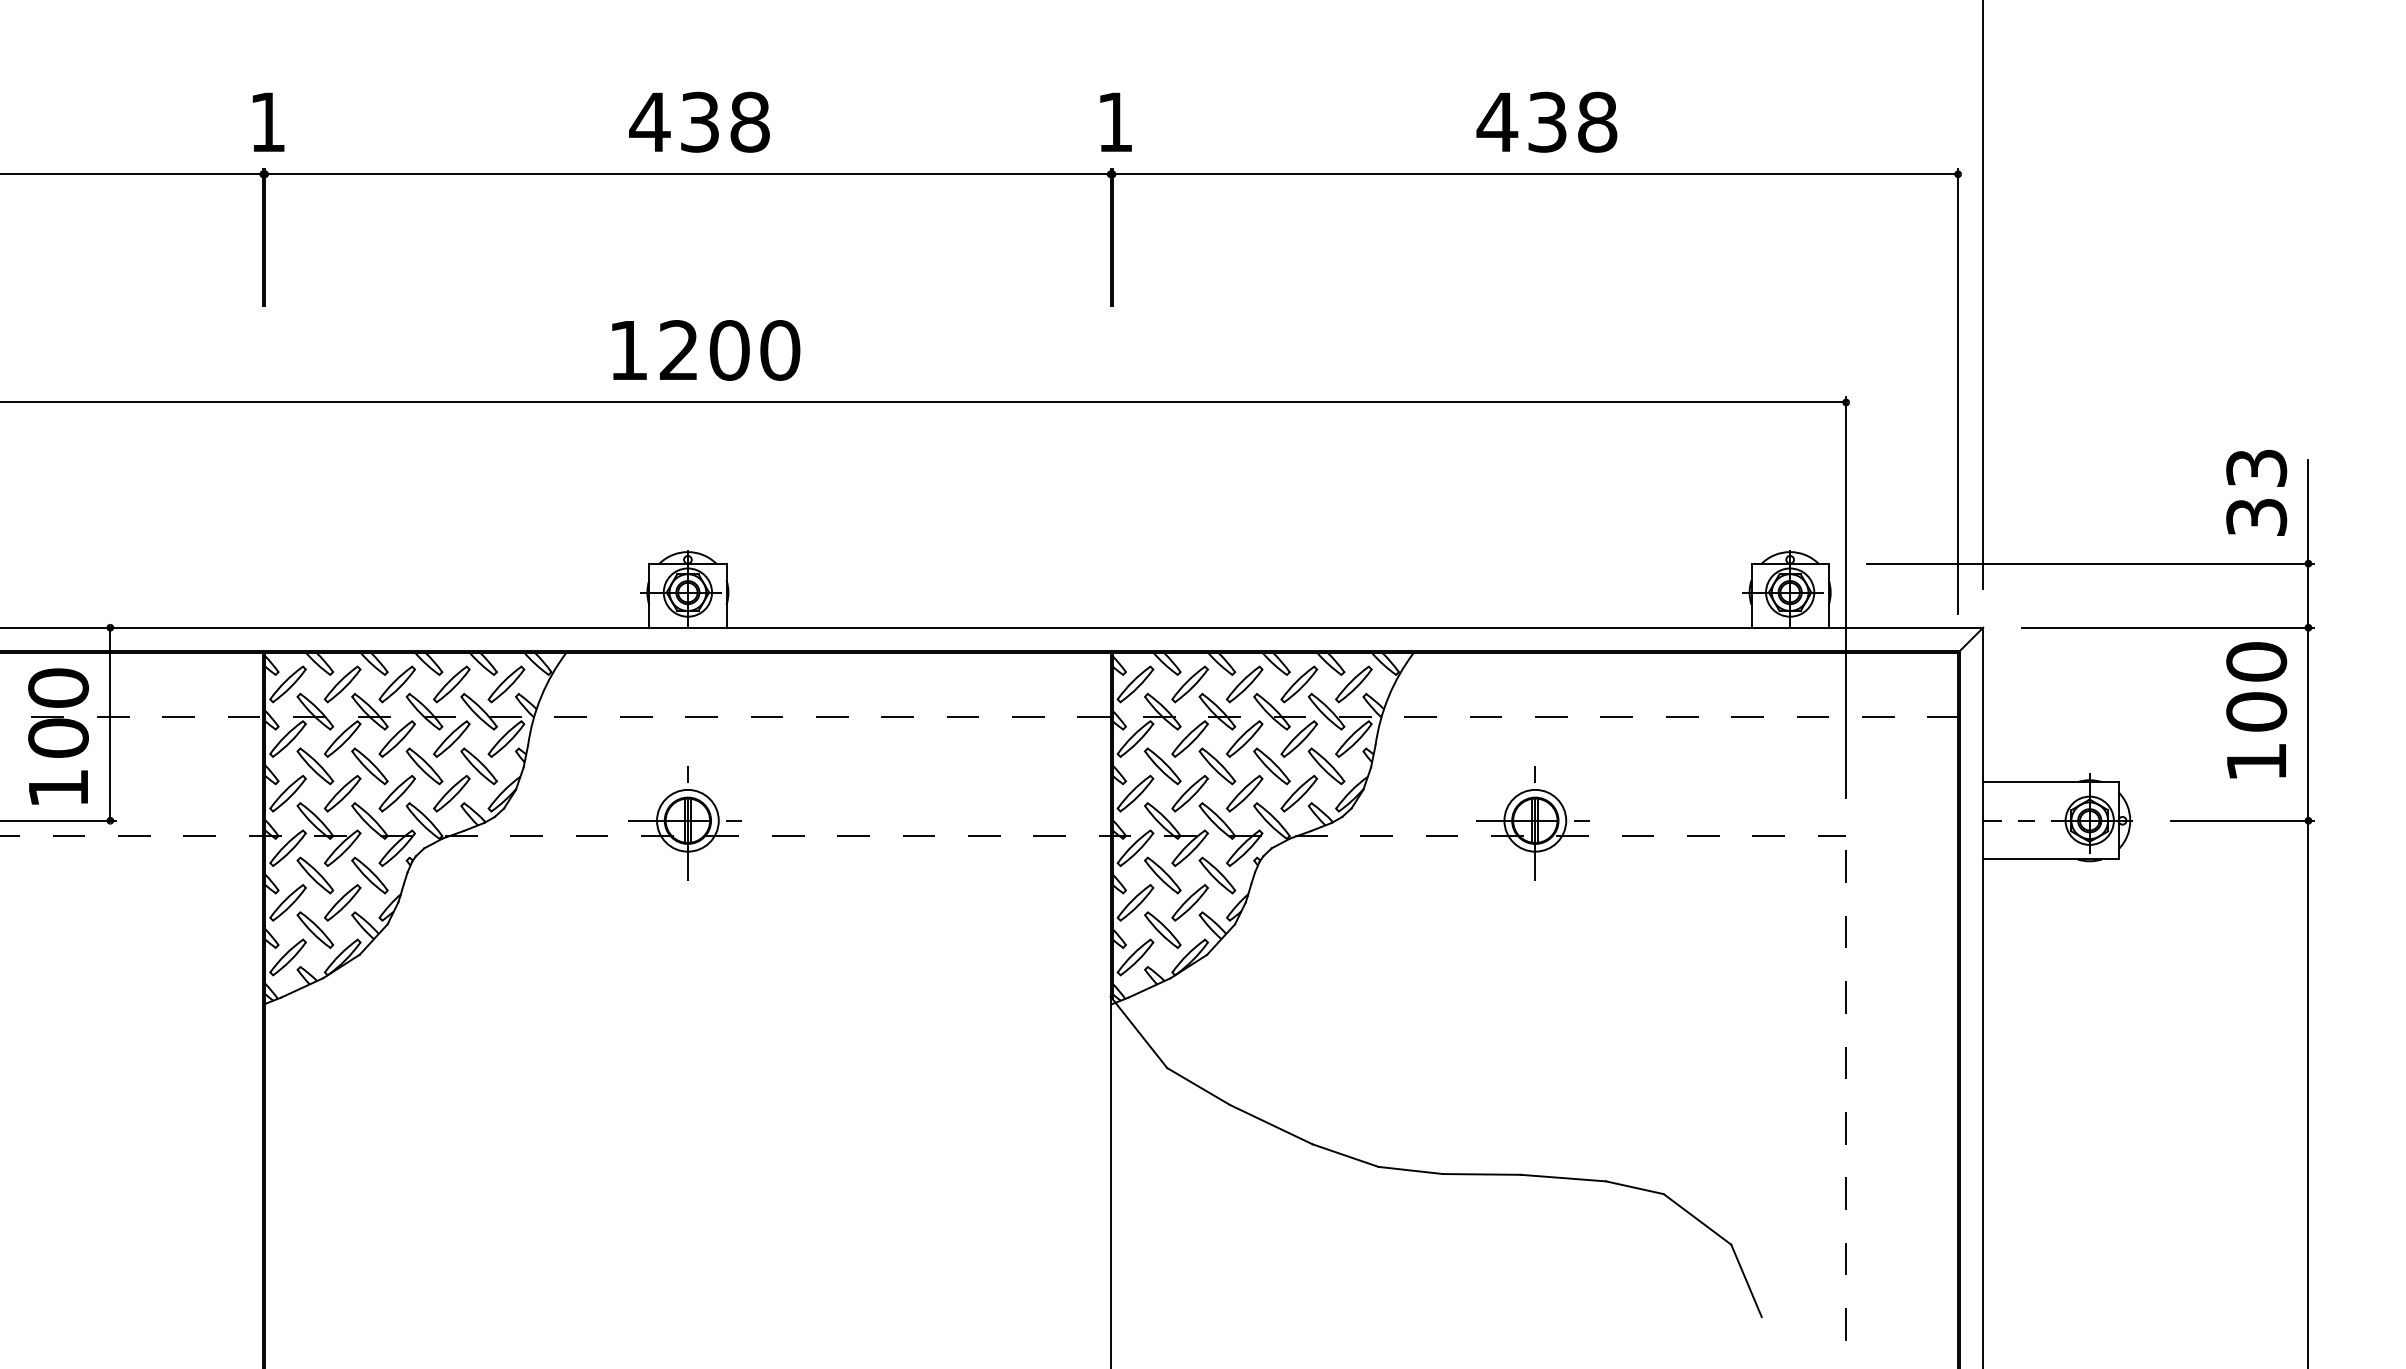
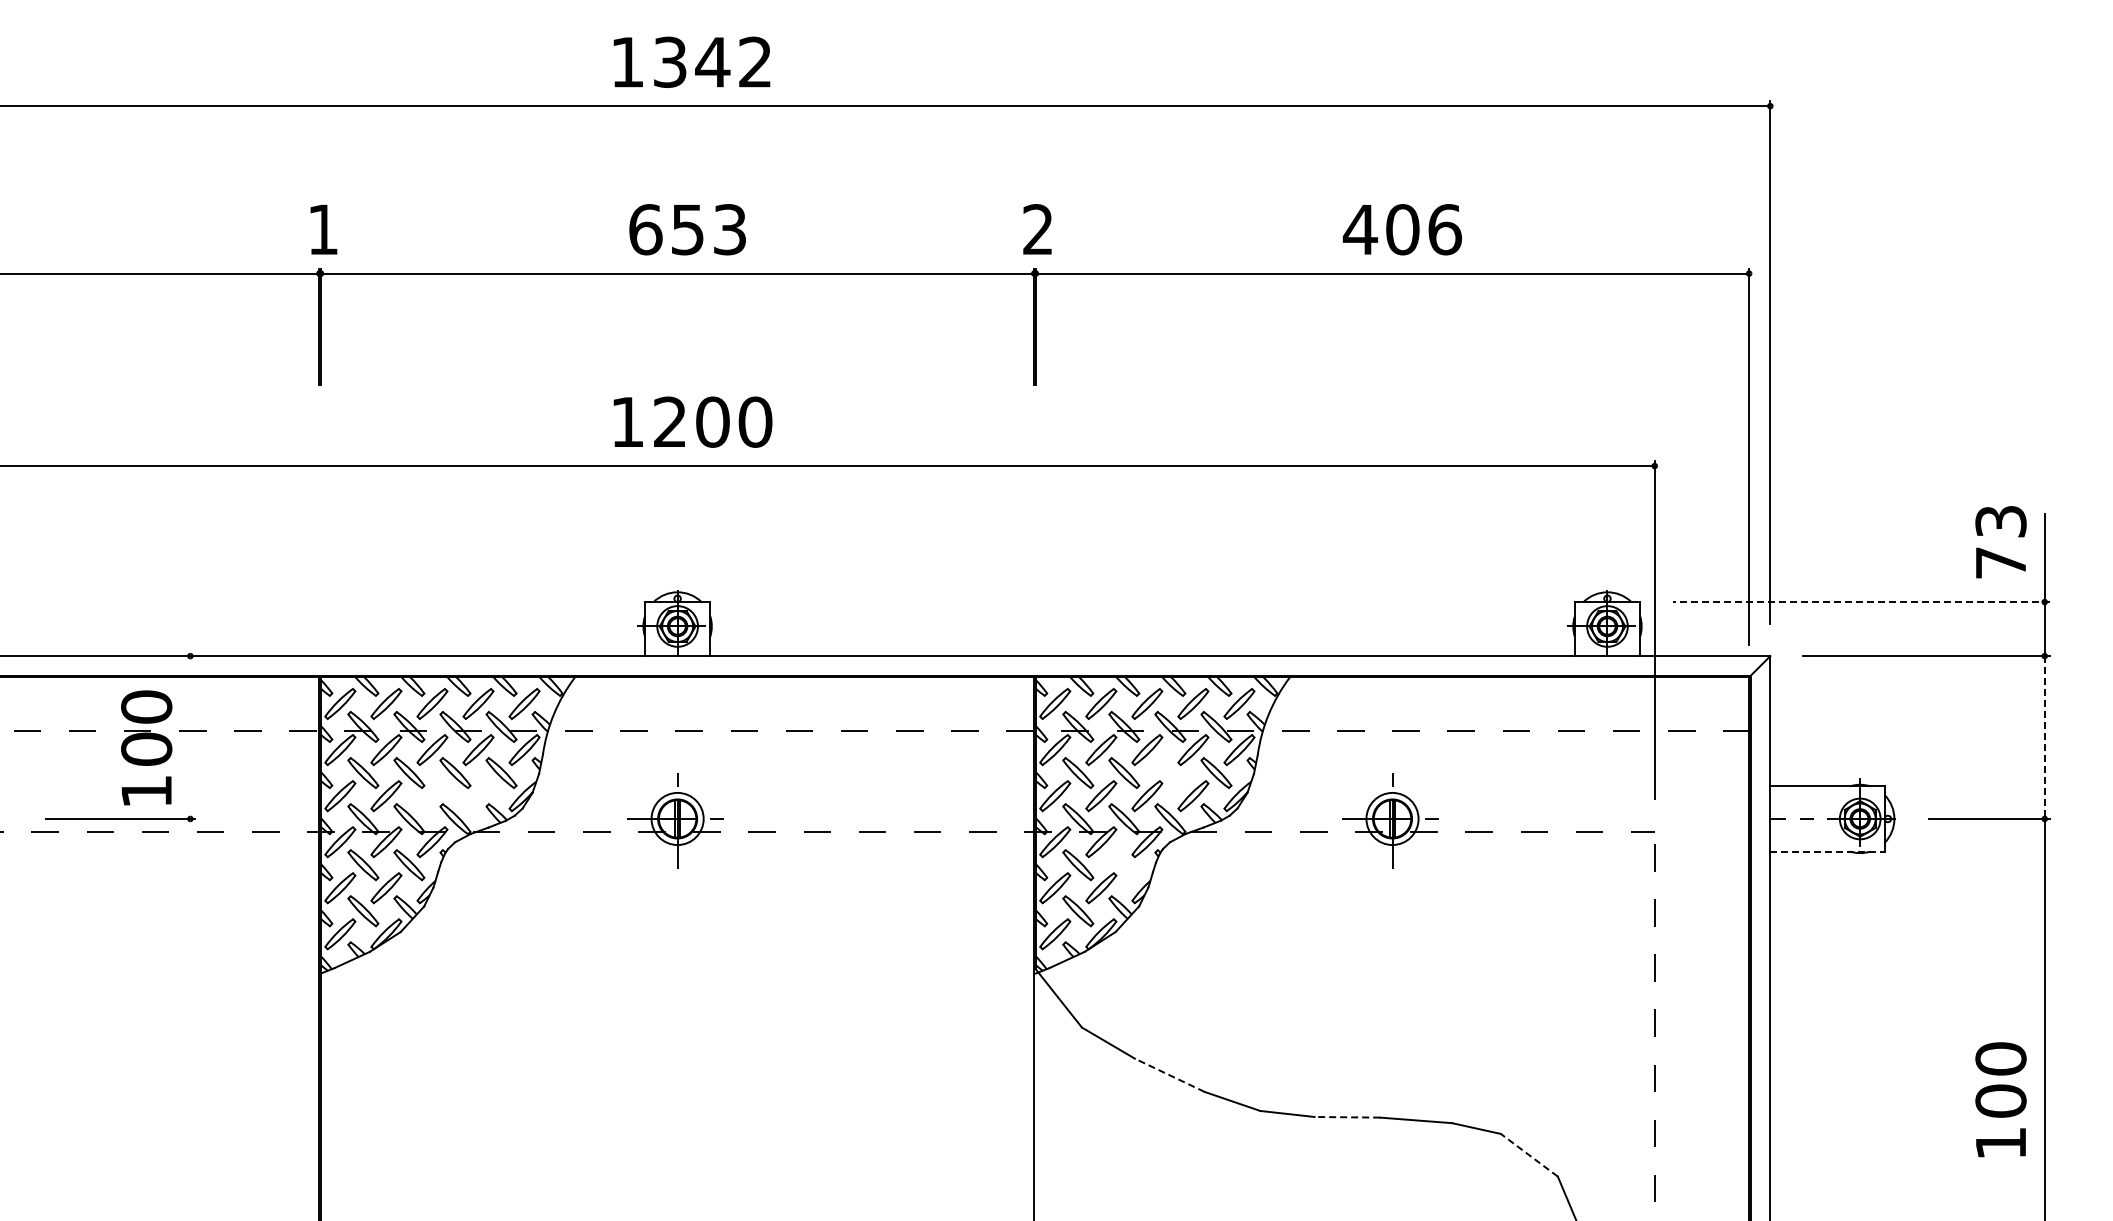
text: (699, 122) -> (687, 229), 438 -> 653
text: (1114, 122) -> (1037, 229), 1 -> 2
text: (1572, 122) -> (1423, 229), 438 -> 406
text: (2256, 516) -> (2000, 562), 33 -> 73
line: (2090, 564) -> (1860, 602), solid -> dashed
text: (2256, 709) -> (2000, 1099), moved
line: (110, 724) -> (190, 737), removed
line: (2308, 725) -> (2044, 738), solid -> dashed
part: (1272, 765) -> (1170, 772), removed
part: (397, 794) -> (432, 796), removed
part: (451, 794) -> (478, 796), removed
line: (2050, 859) -> (1827, 851), solid -> dashed
part: (1217, 875) -> (1124, 865), removed
line: (1270, 1124) -> (1169, 1075), solid -> dashed
line: (1481, 1174) -> (1347, 1117), solid -> dashed
line: (1697, 1219) -> (1529, 1155), solid -> dashed

